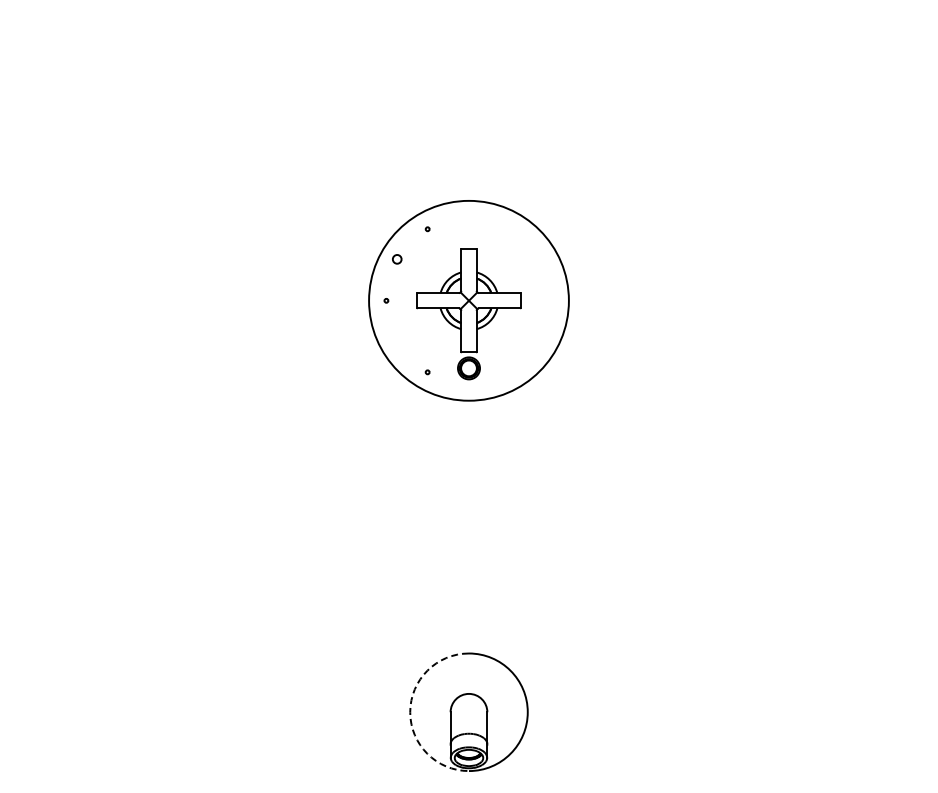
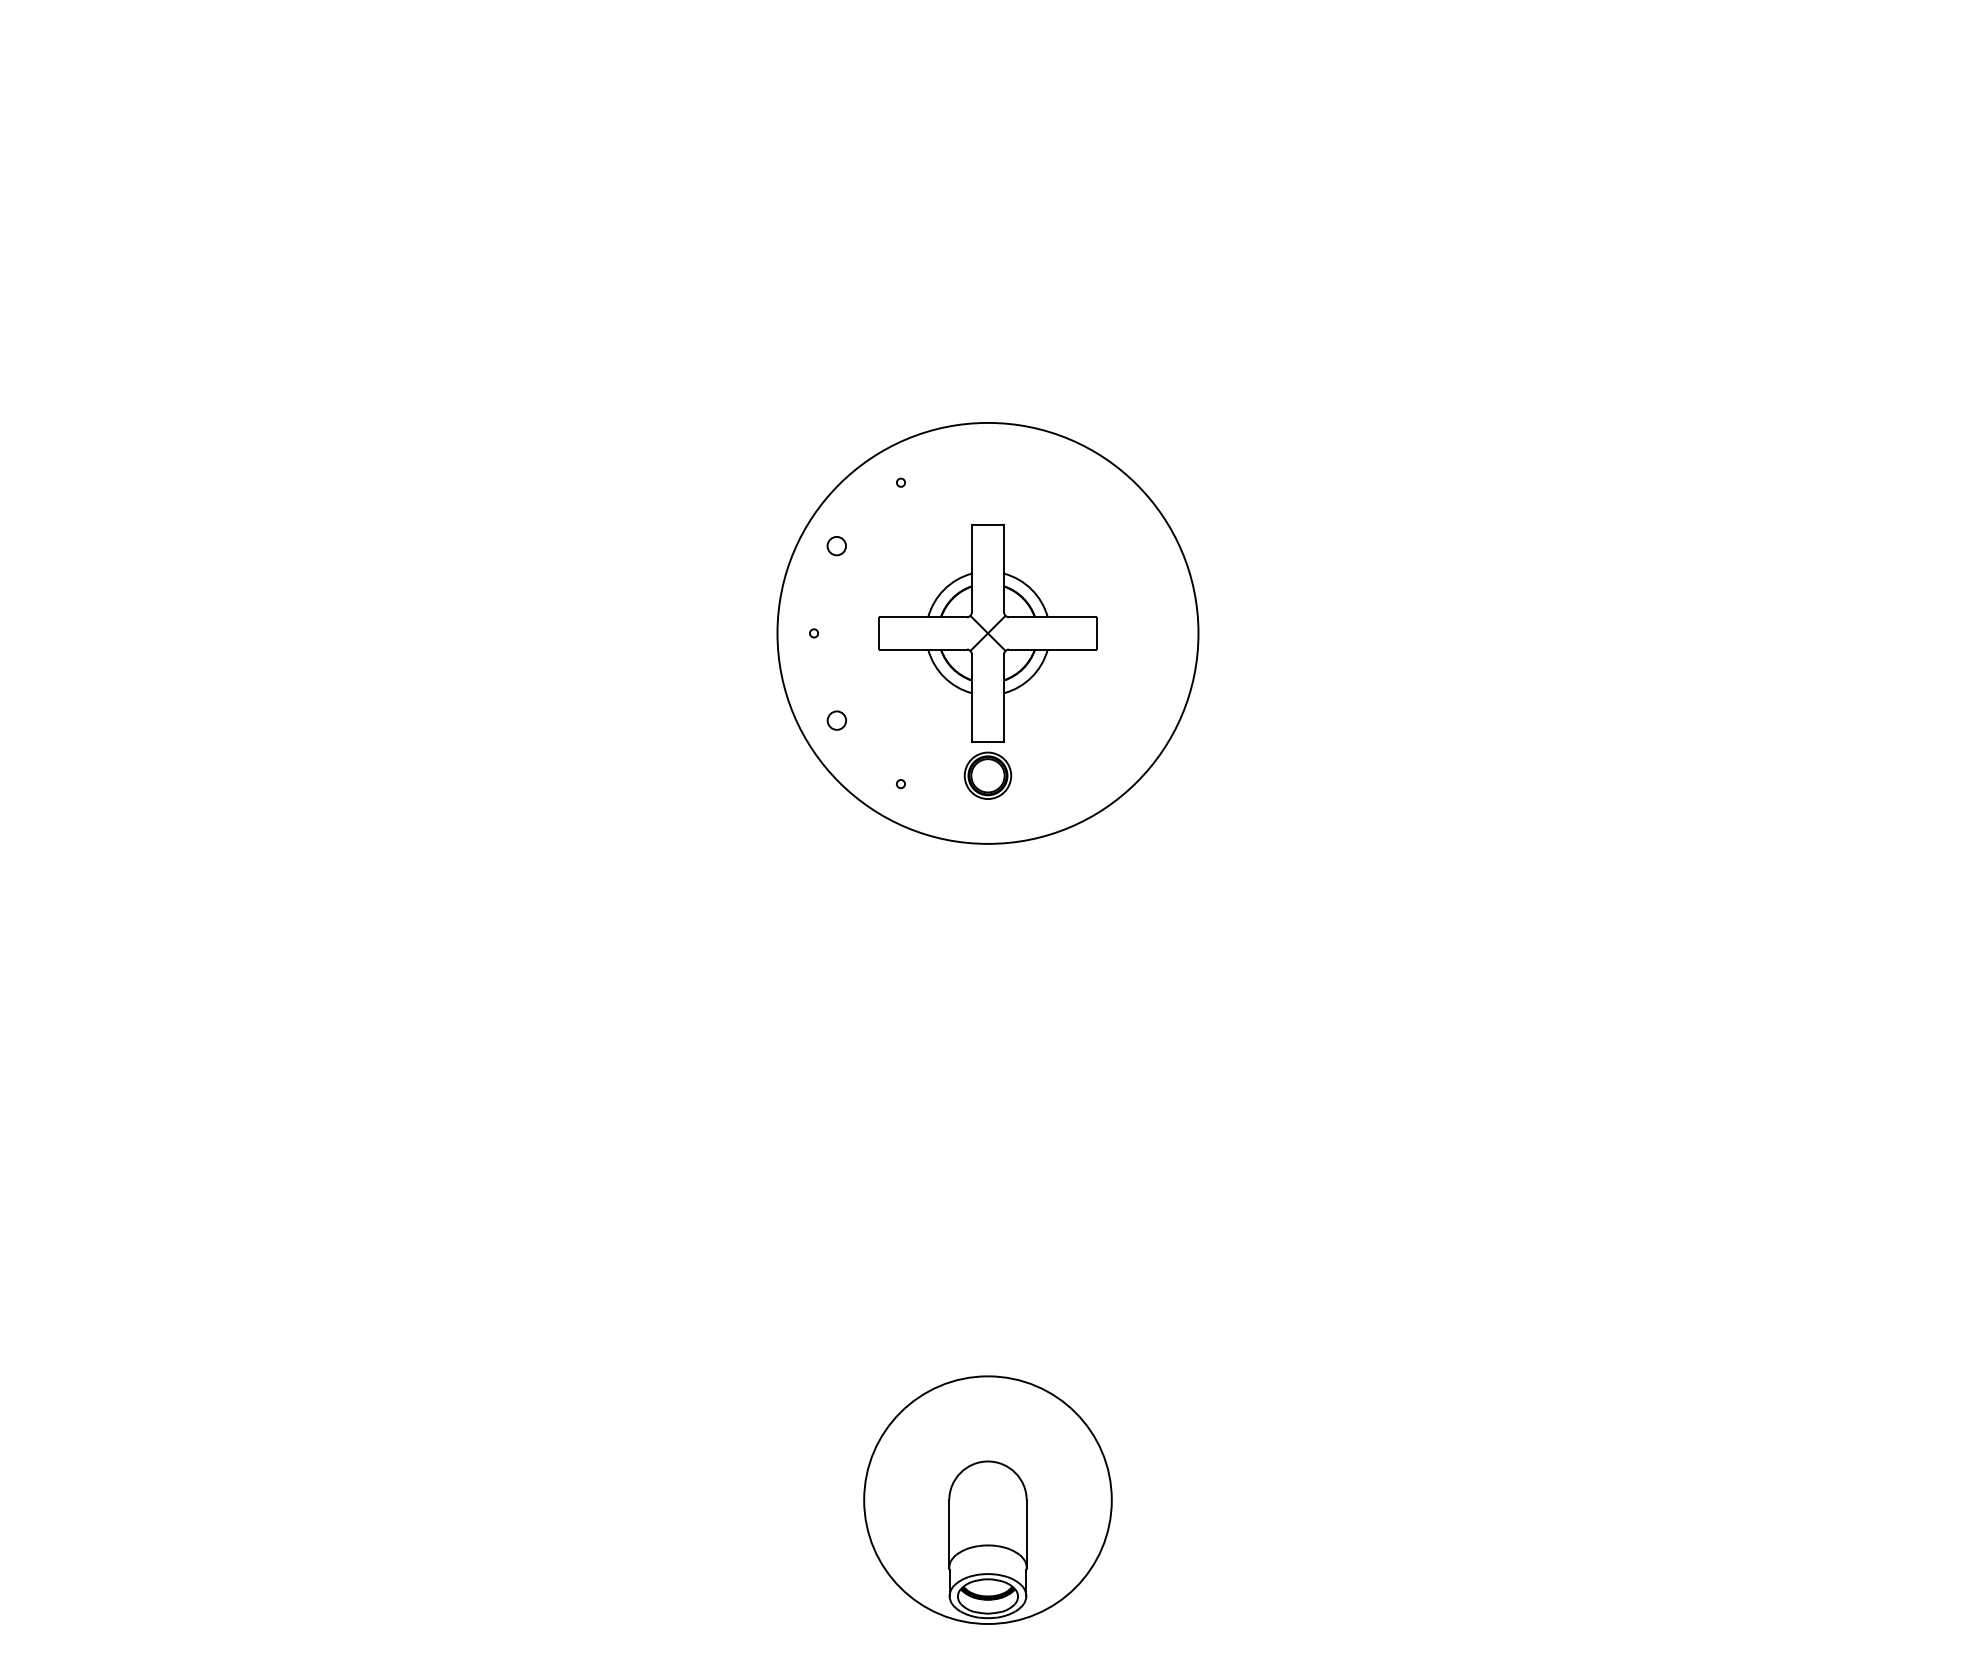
circle: (397, 342) -> (837, 721), added
arc: (410, 712) -> (864, 1500), dashed -> solid

